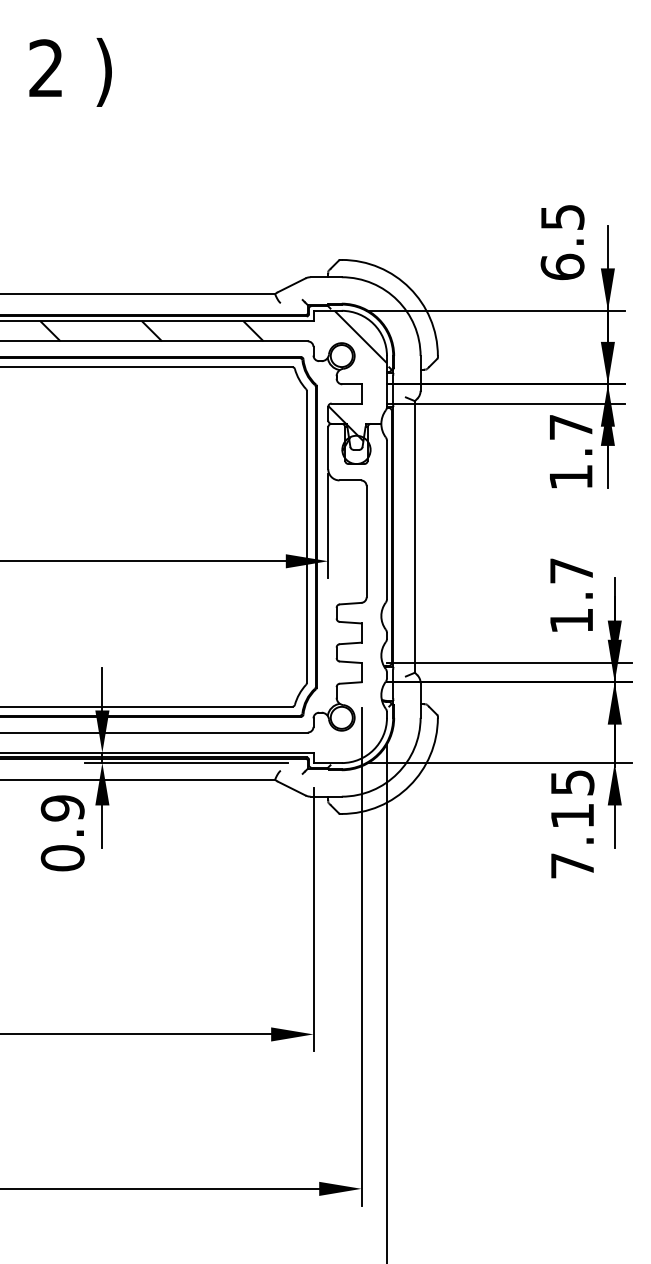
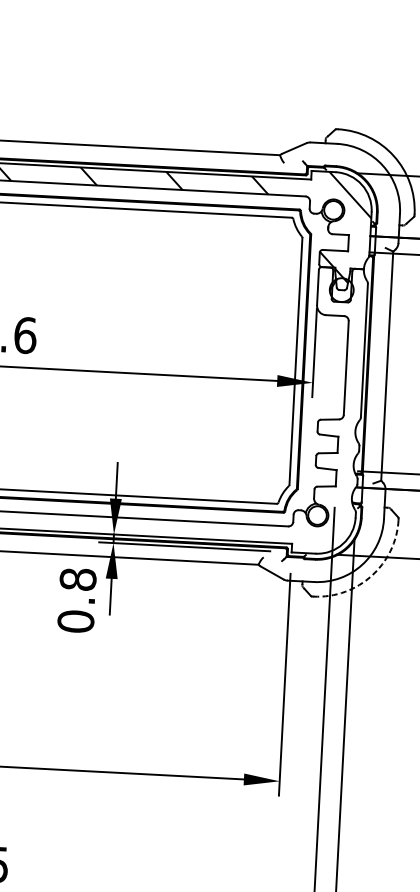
arc: (409, 785) -> (371, 575), solid -> dashed
text: (62, 808) -> (77, 579), 0.9 -> 0.8

